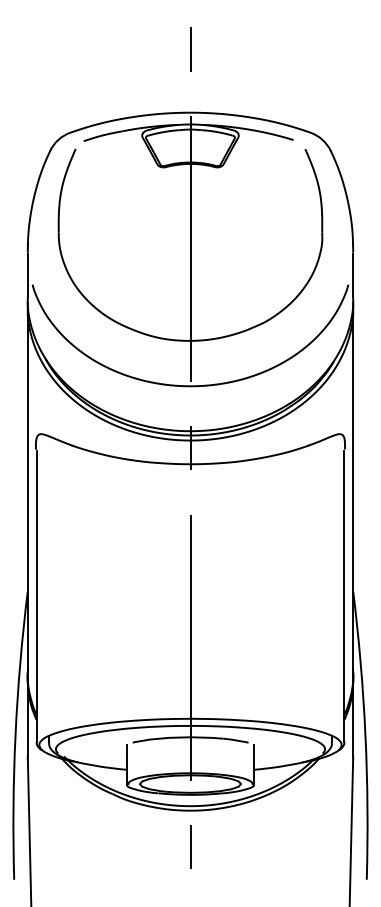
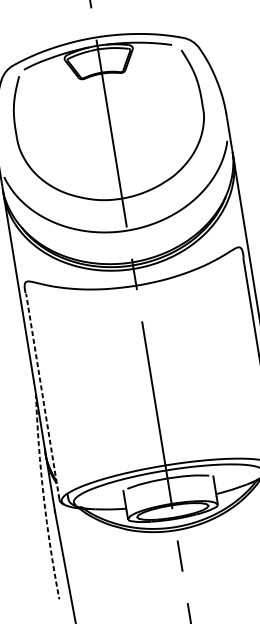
line: (36, 595) -> (42, 395), solid -> dashed
arc: (15, 735) -> (43, 497), solid -> dashed

